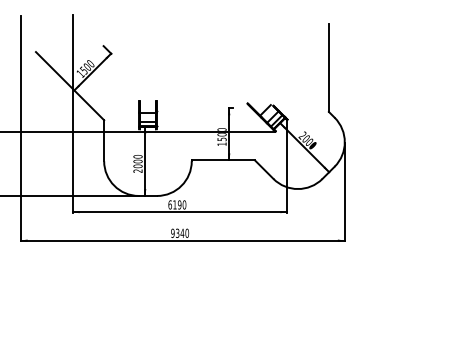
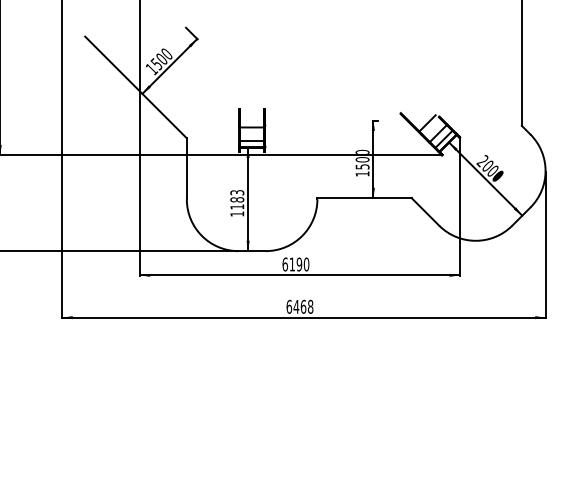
text: (137, 163) -> (236, 202), 2000 -> 1183
text: (180, 232) -> (300, 305), 9340 -> 6468

